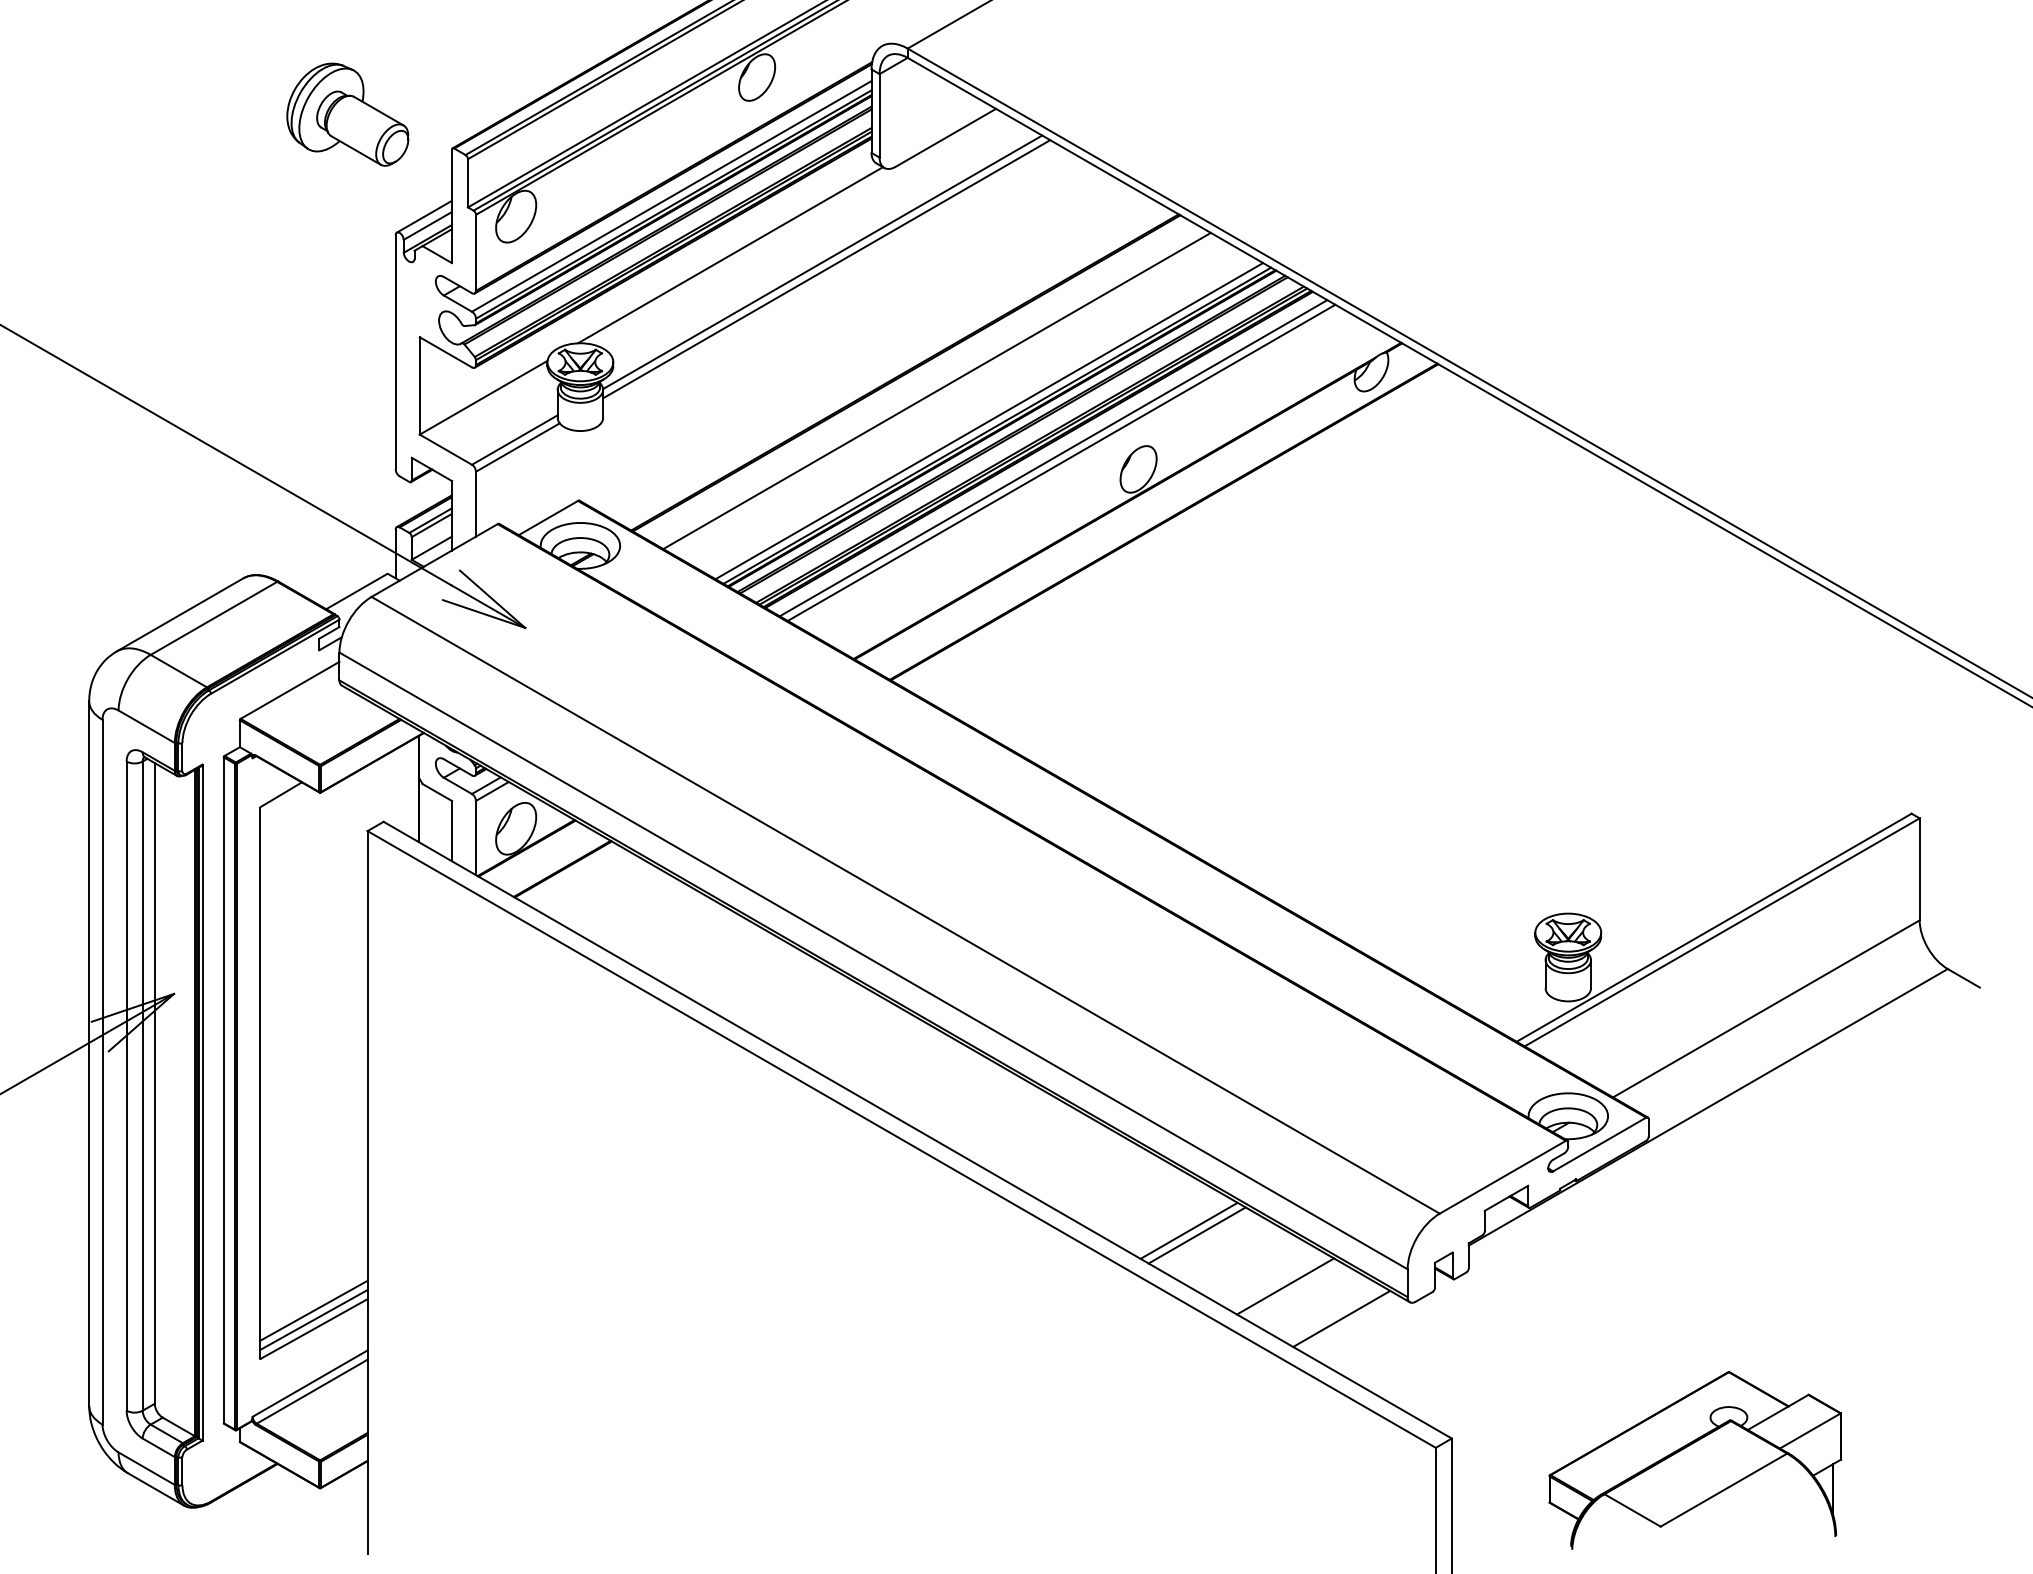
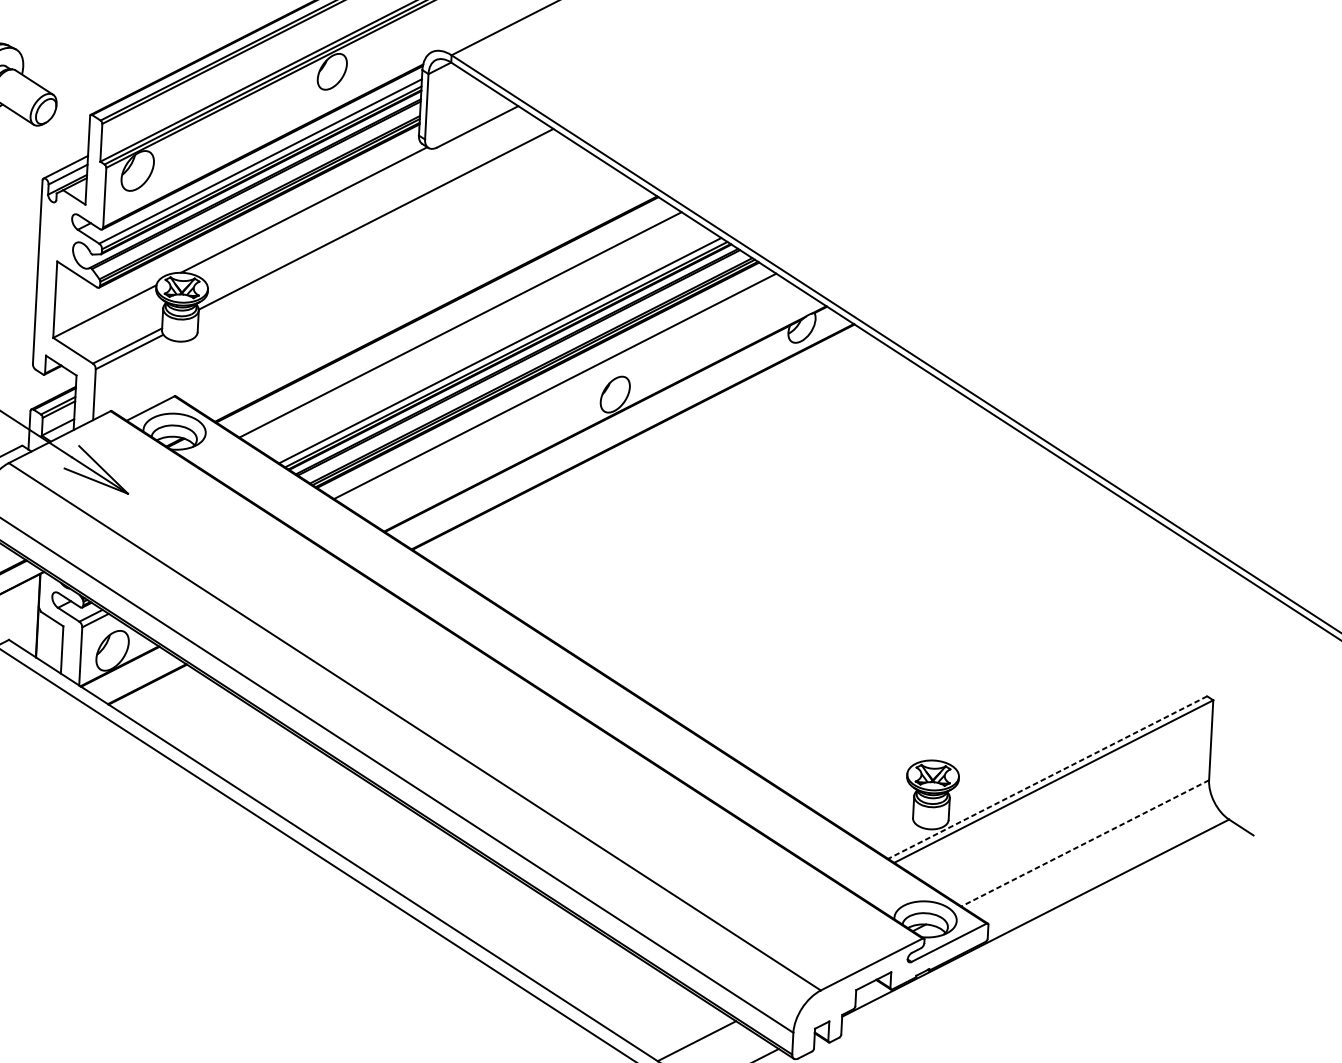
line: (826, 269) -> (378, 225), removed
line: (1053, 458) -> (549, 382), removed
line: (1713, 927) -> (1047, 777), solid -> dashed
line: (1765, 1009) -> (1084, 843), solid -> dashed
line: (1188, 1230) -> (623, 993), removed
line: (1196, 1235) -> (629, 997), removed

